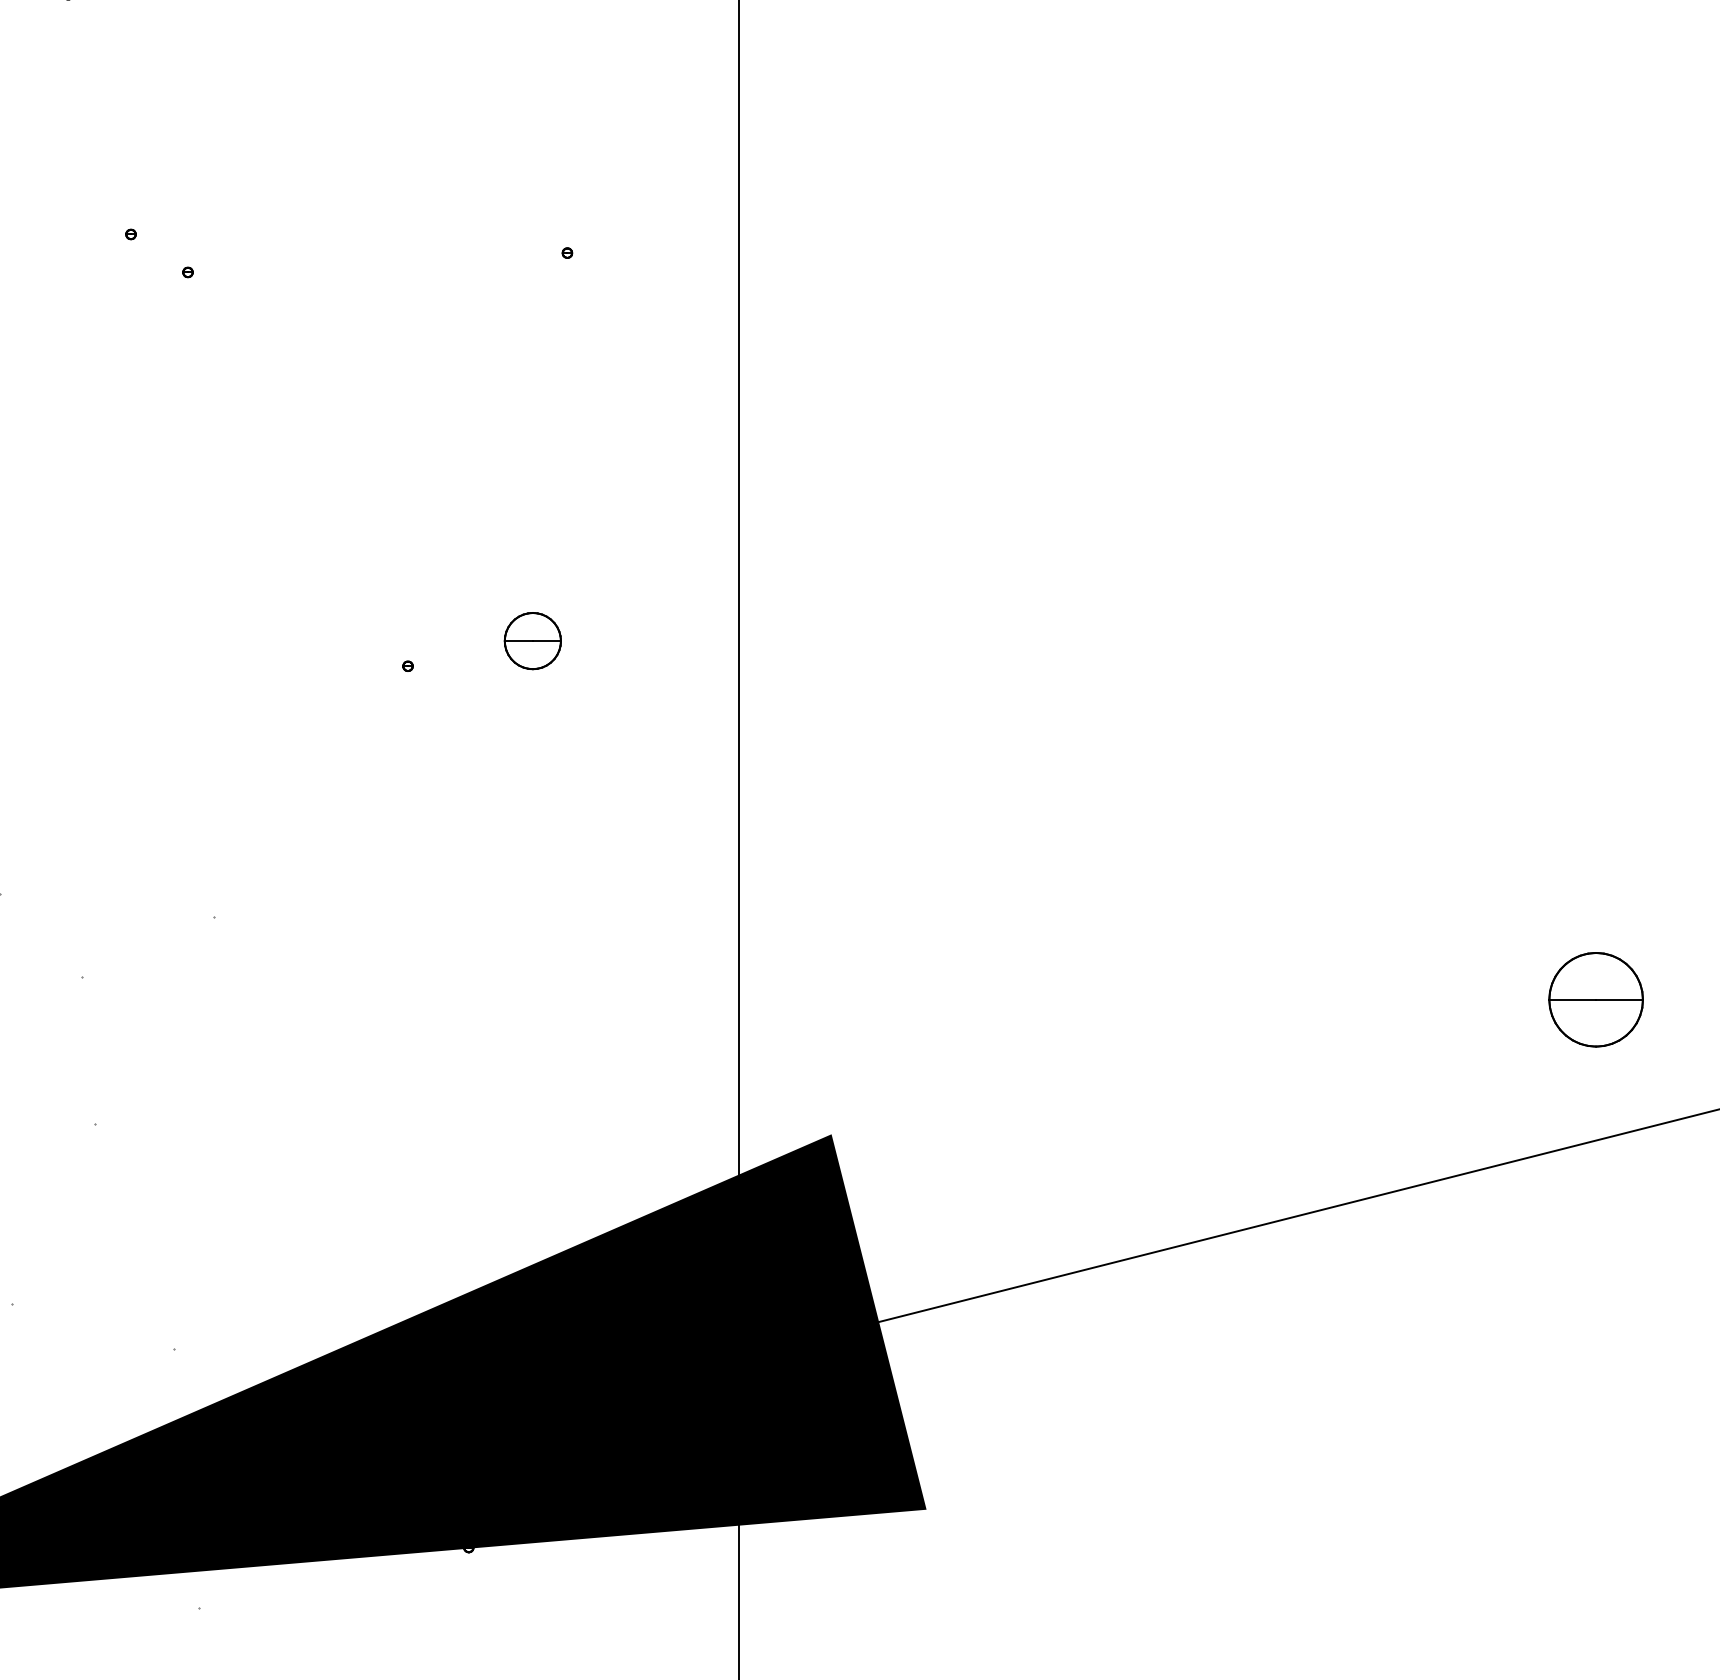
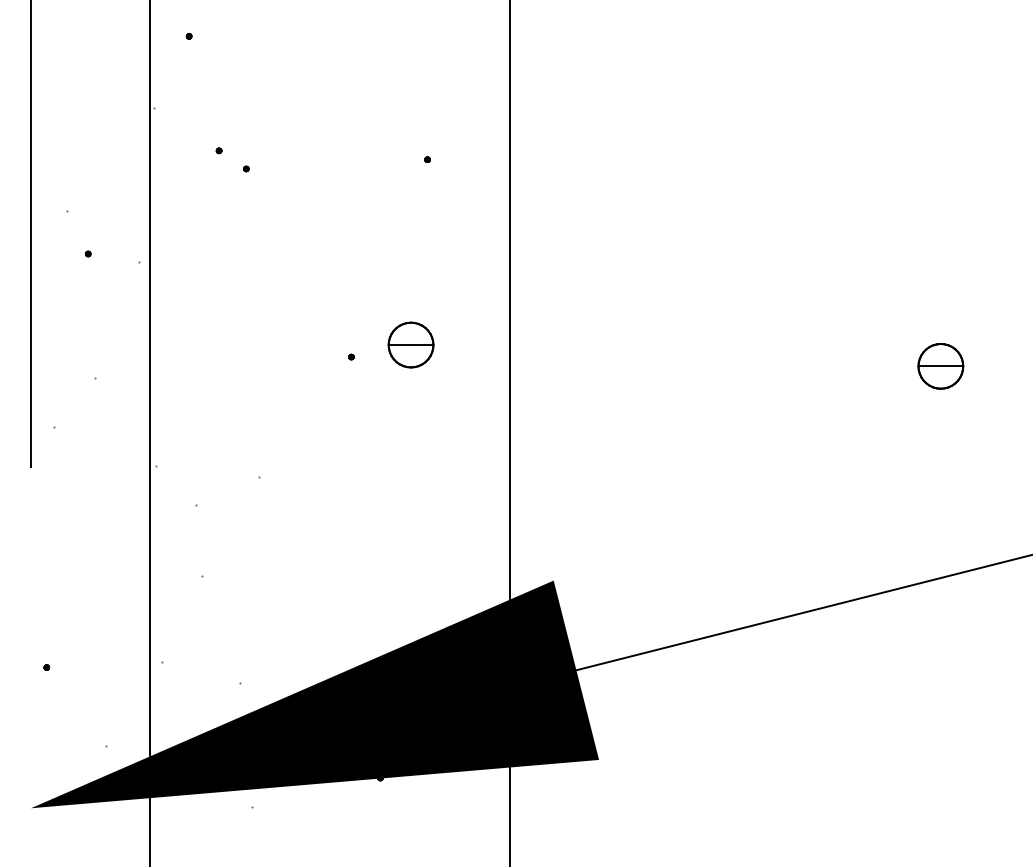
part: (531, 639) -> (410, 344), size x1.67
part: (1595, 1000) -> (940, 366), moved

